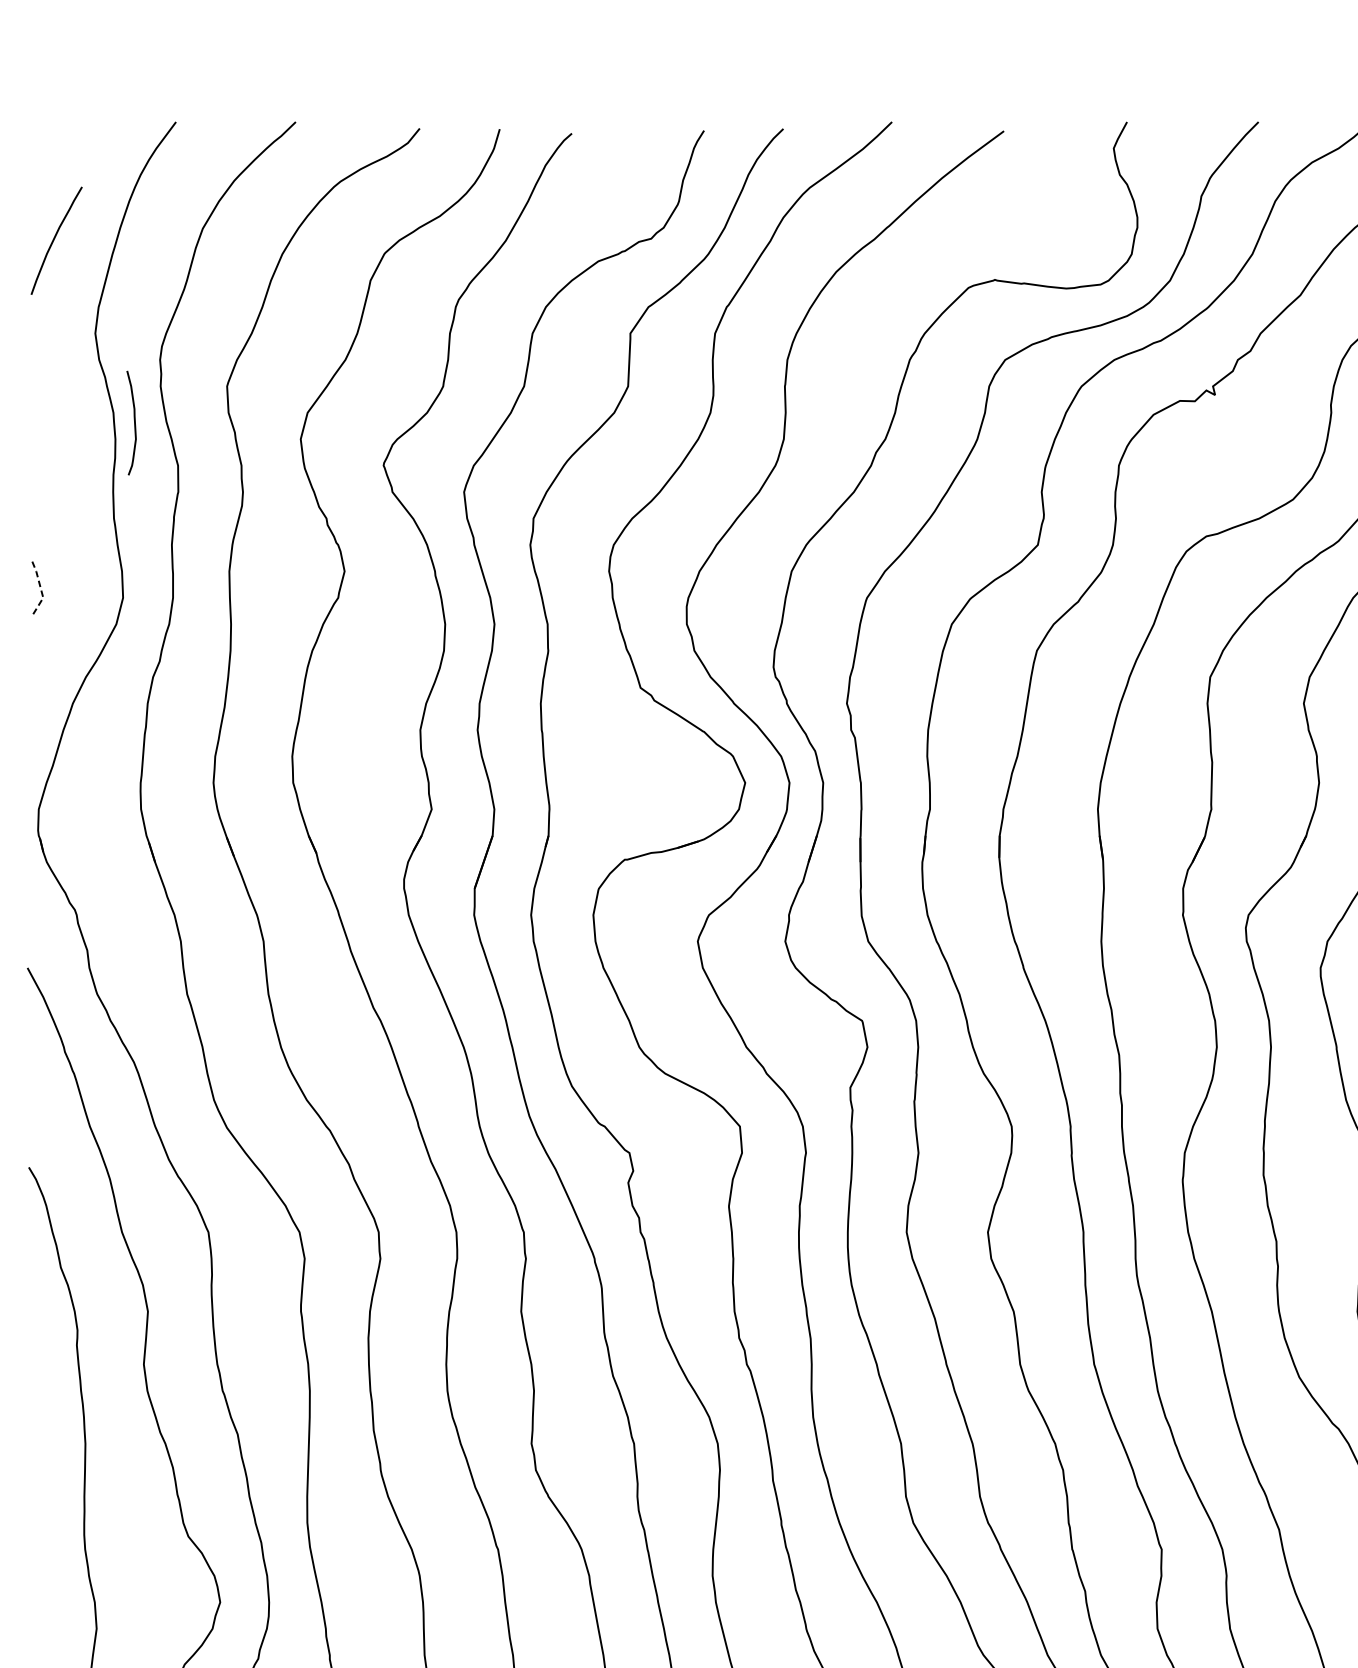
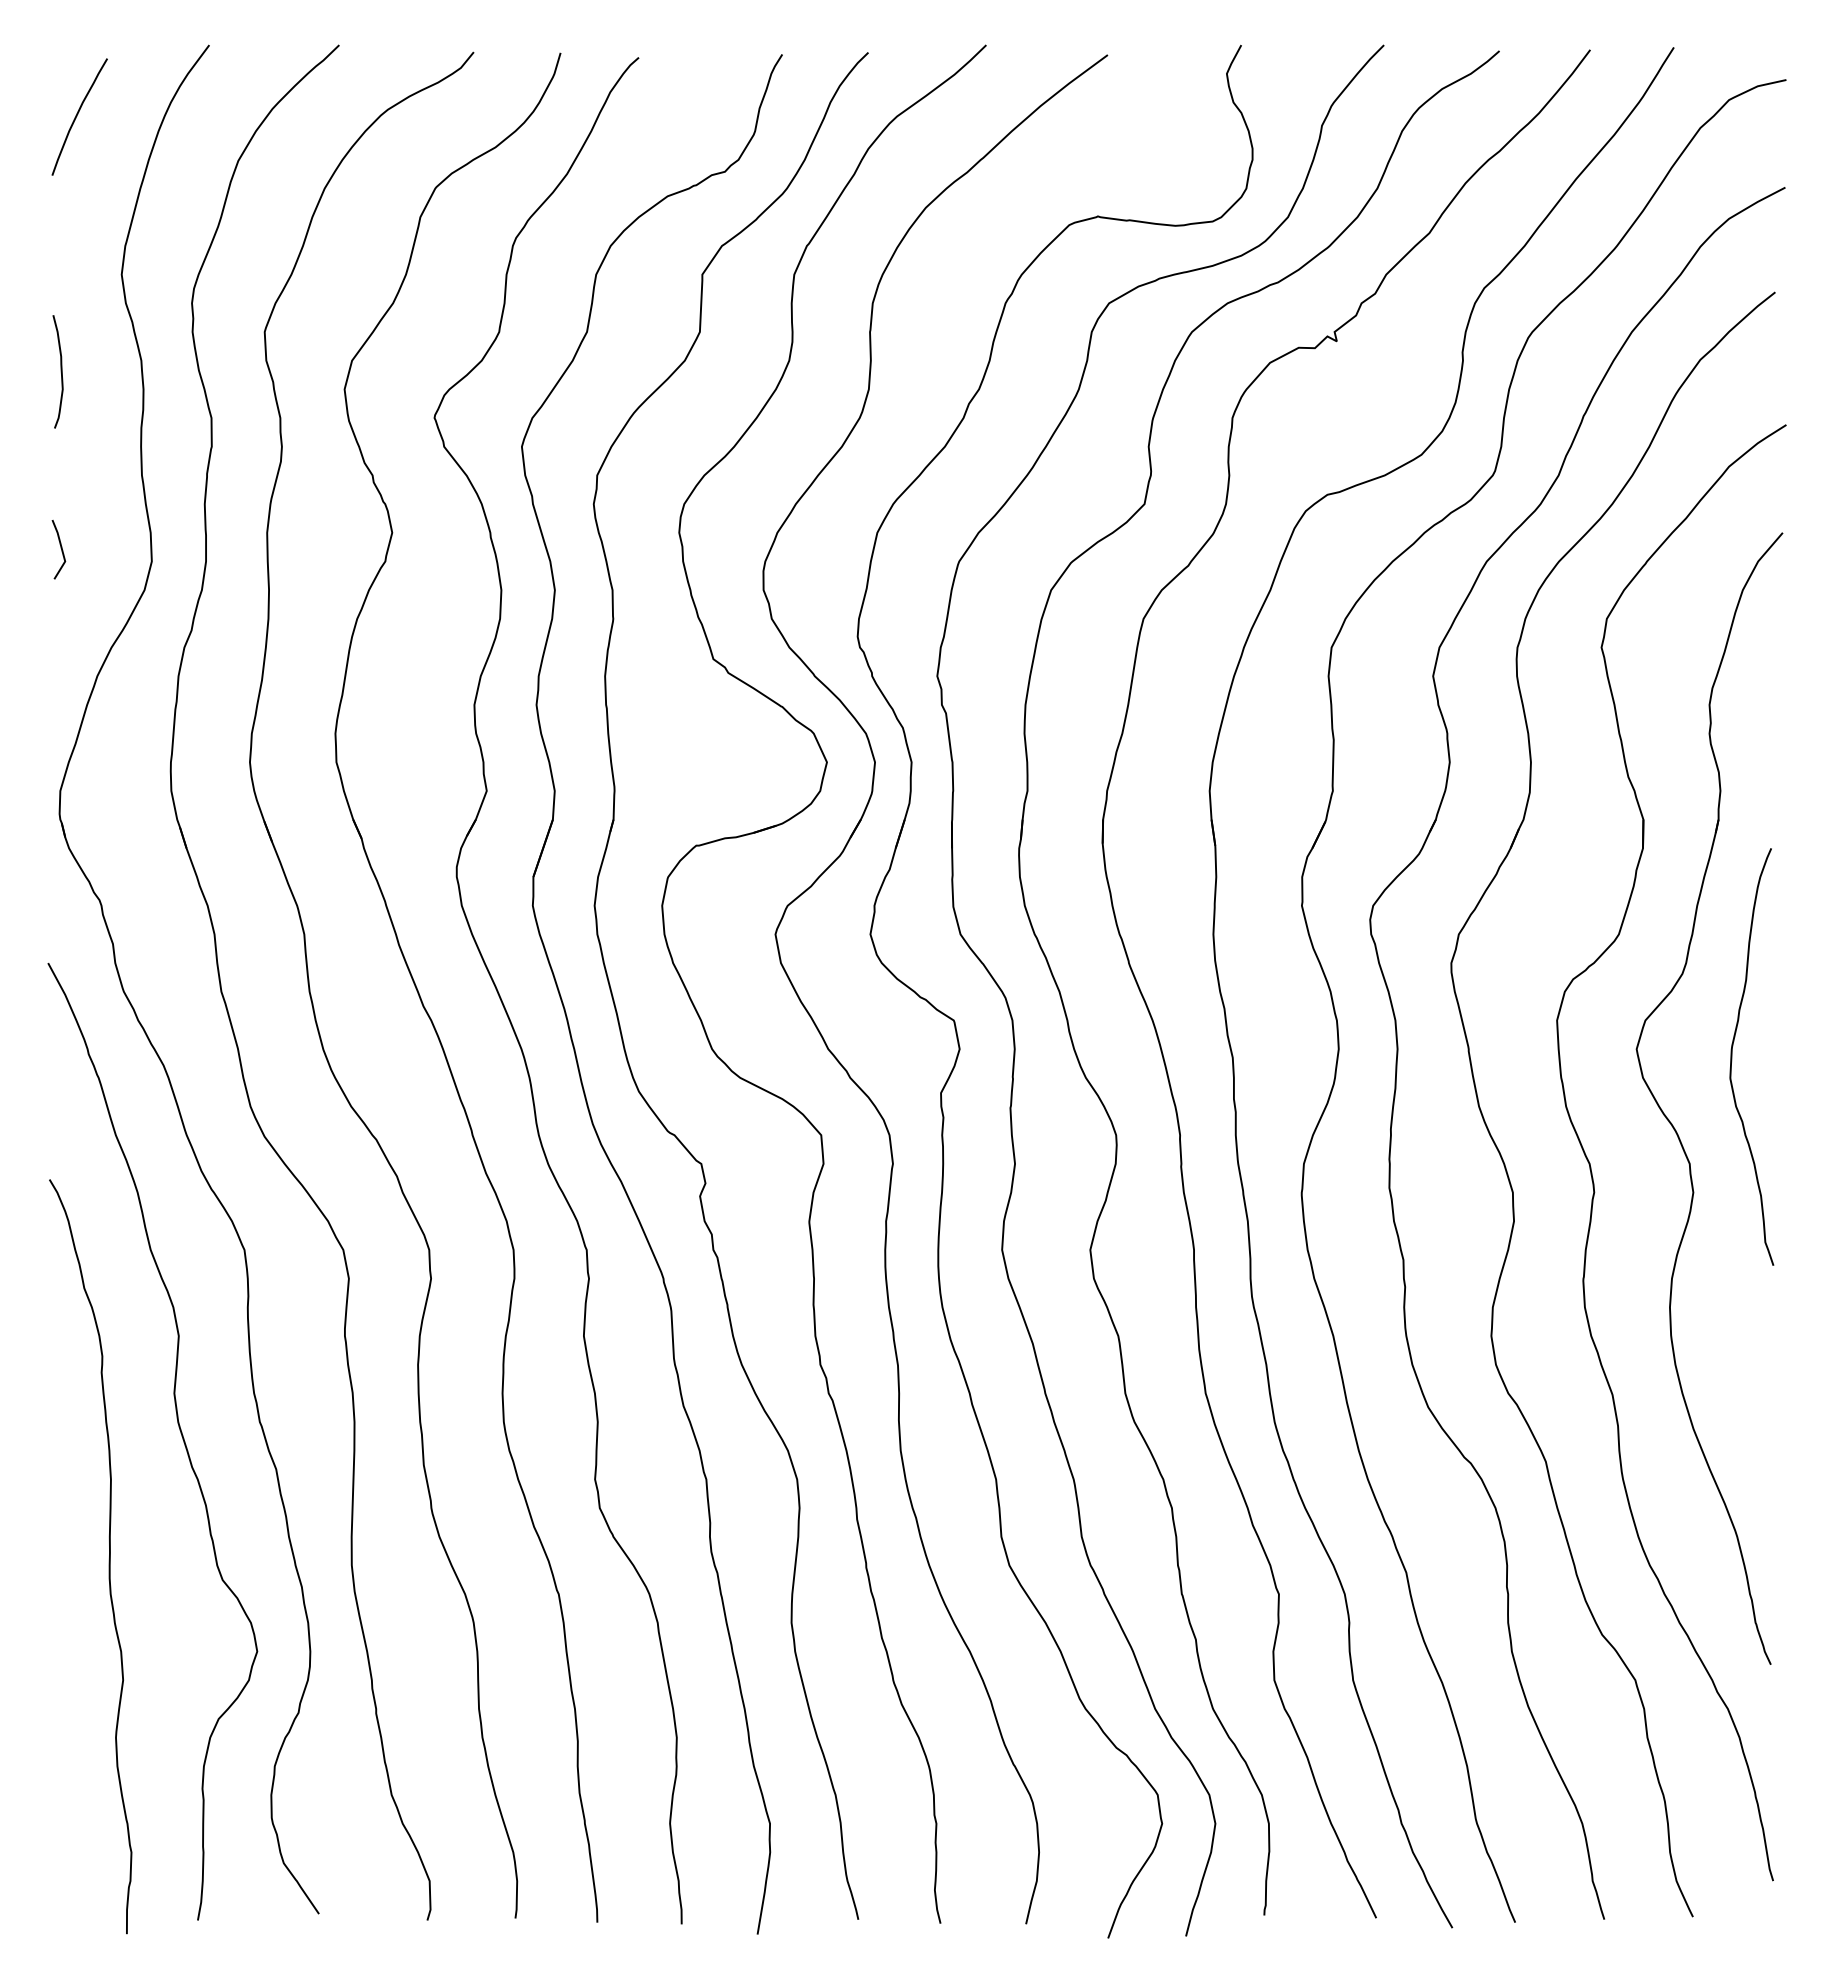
curve: (54, 240) -> (77, 116), moved
curve: (133, 422) -> (60, 371), moved
line: (40, 587) -> (62, 550), dashed -> solid

